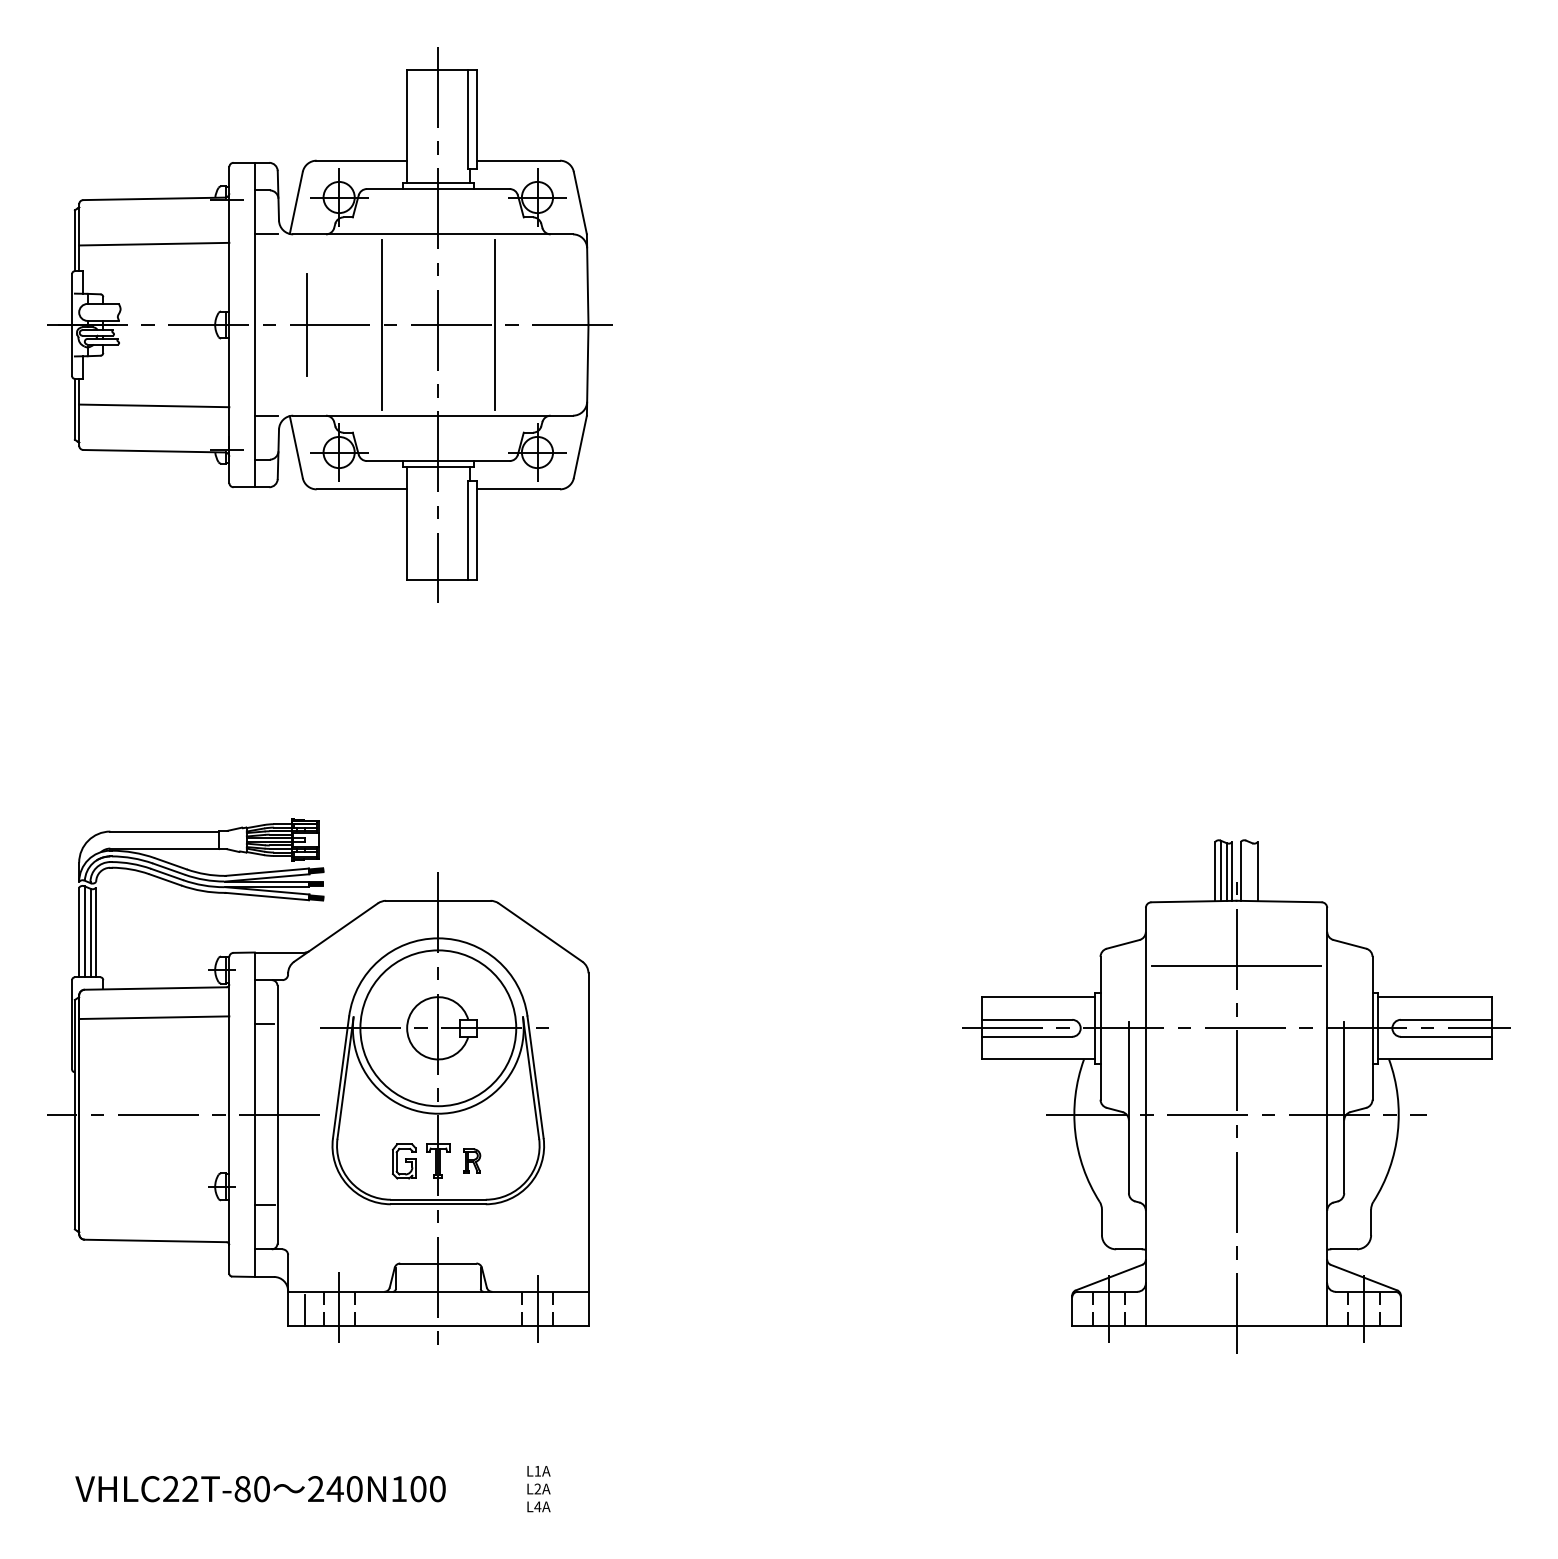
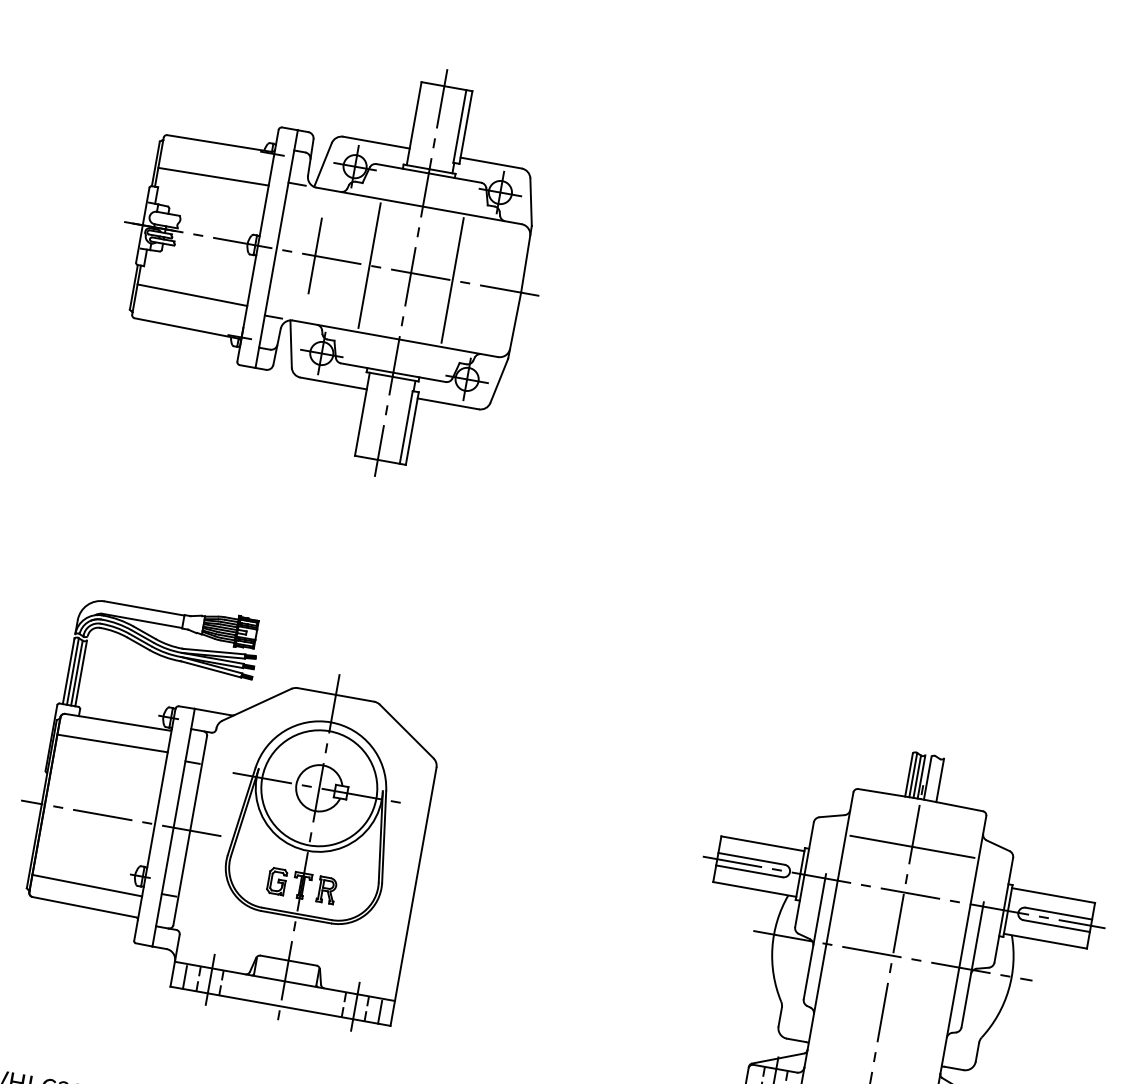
part: (472, 1160) -> (327, 889), size x1.43
line: (154, 1211) -> (87, 885), added
line: (571, 1309) -> (380, 1011), added

